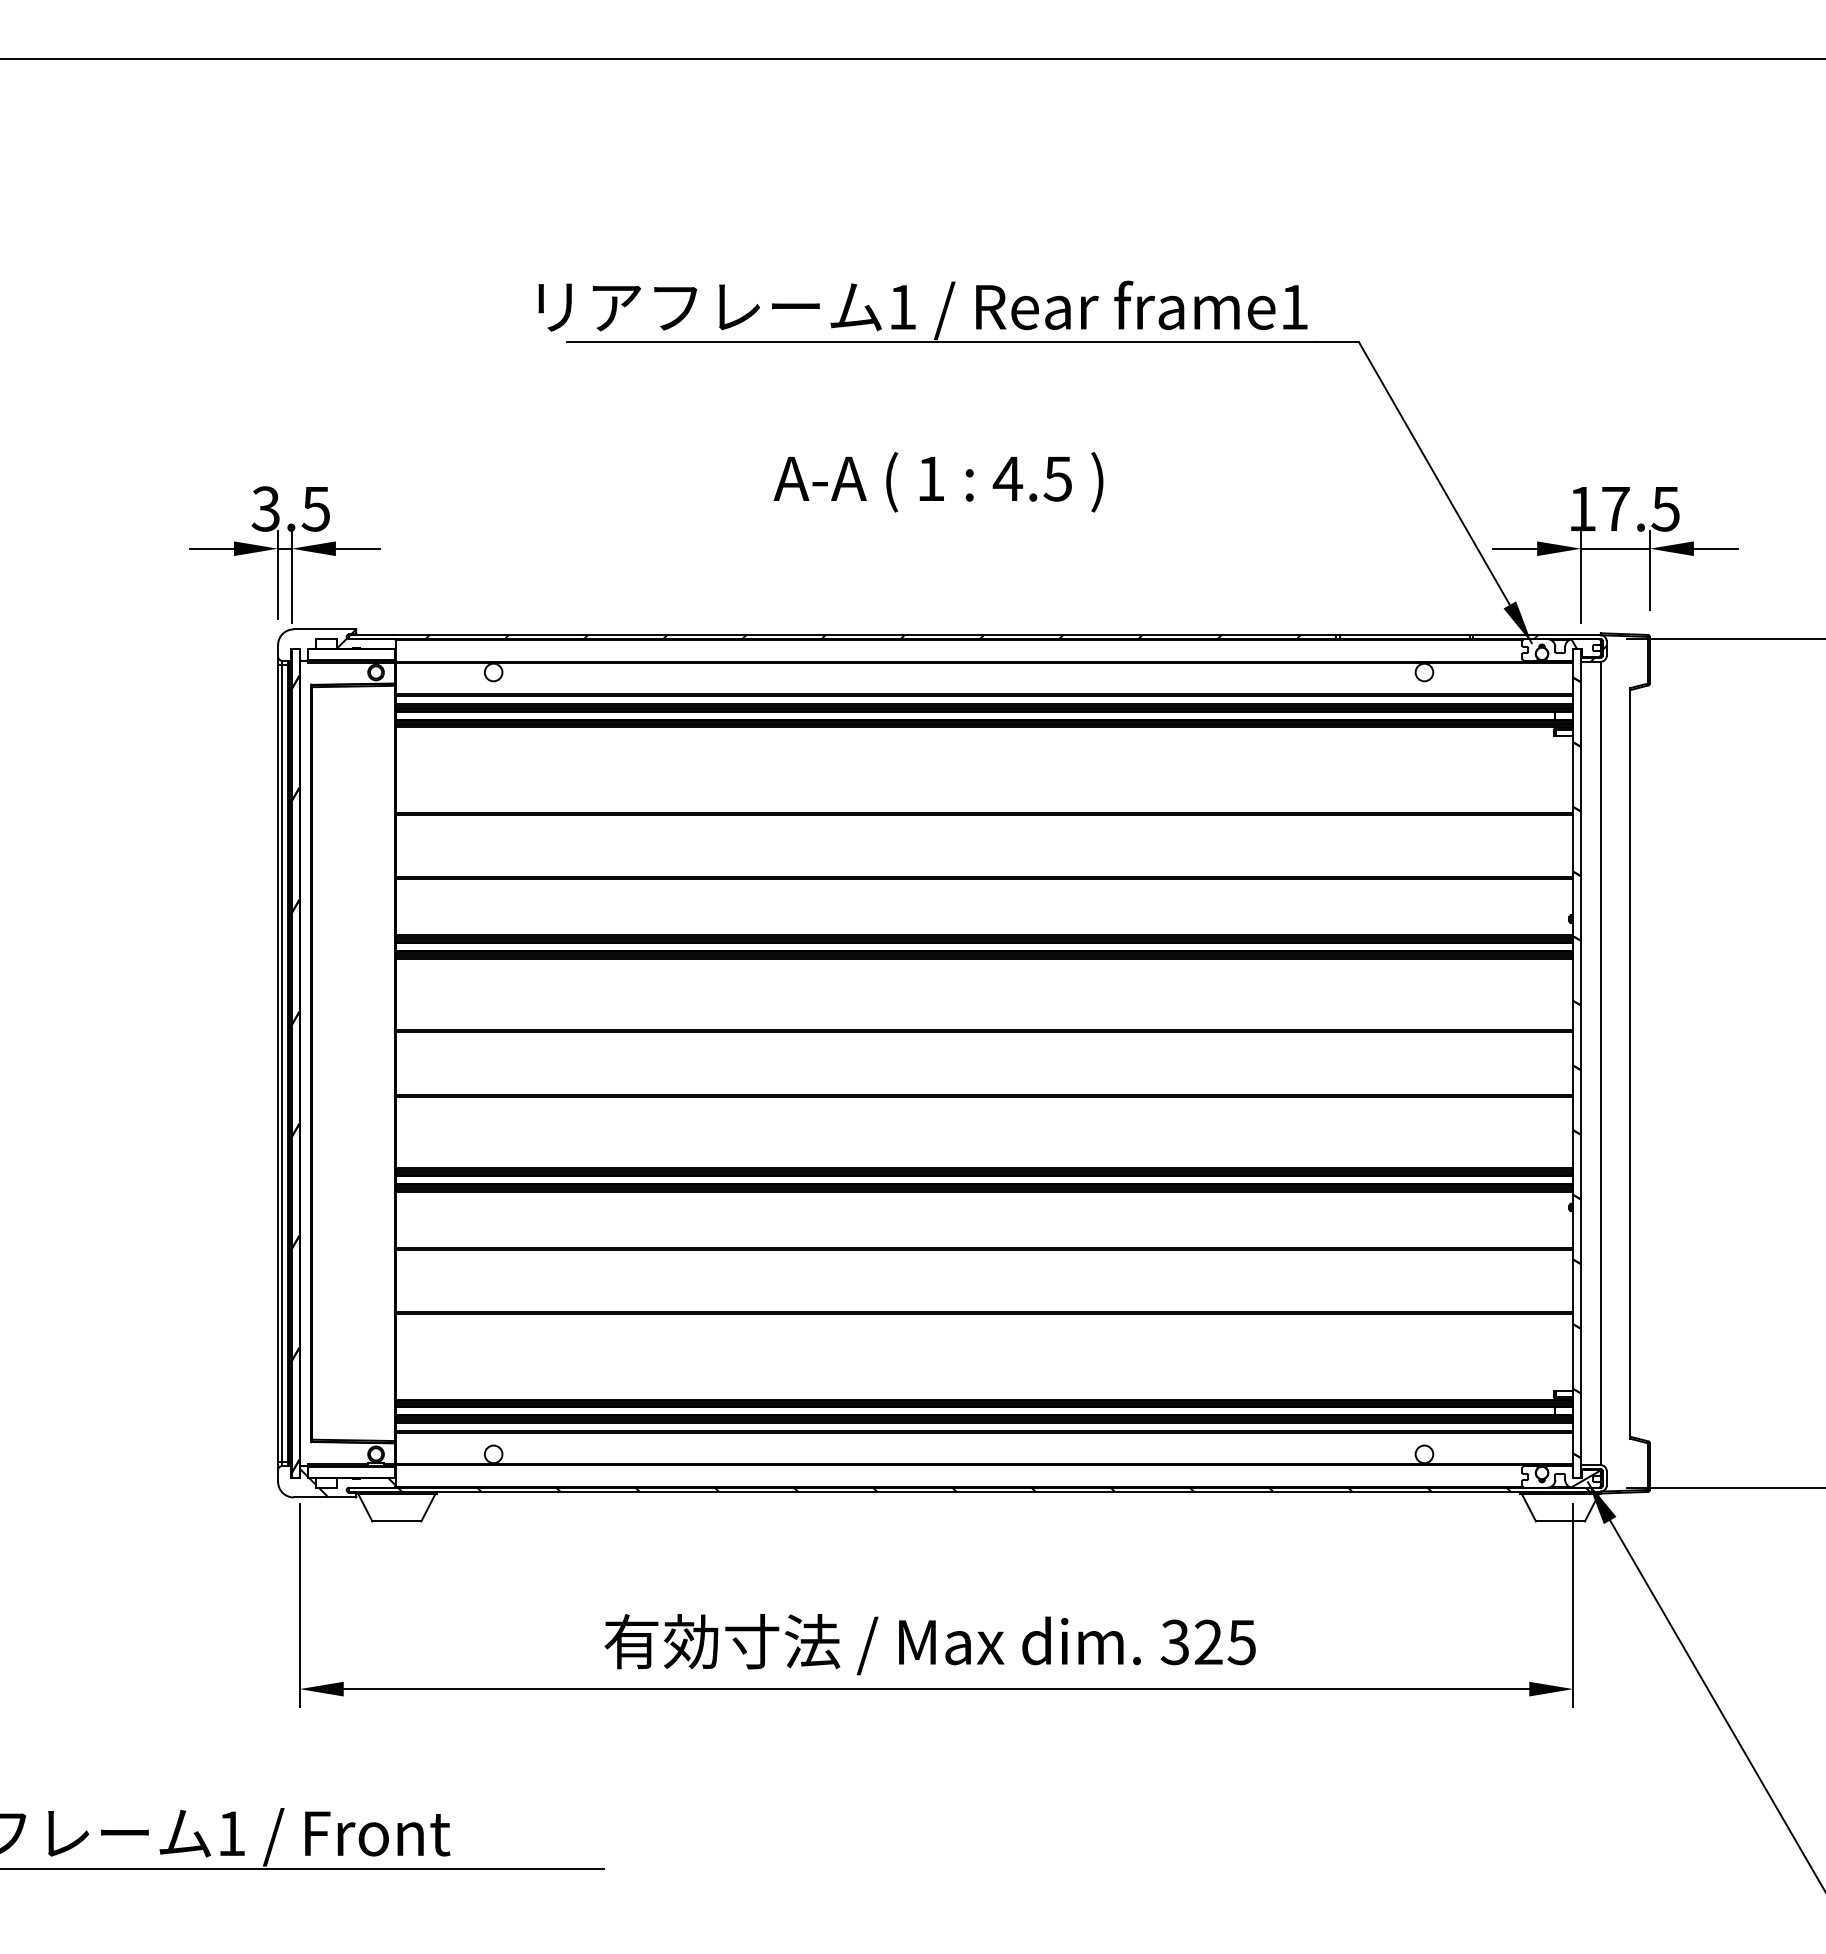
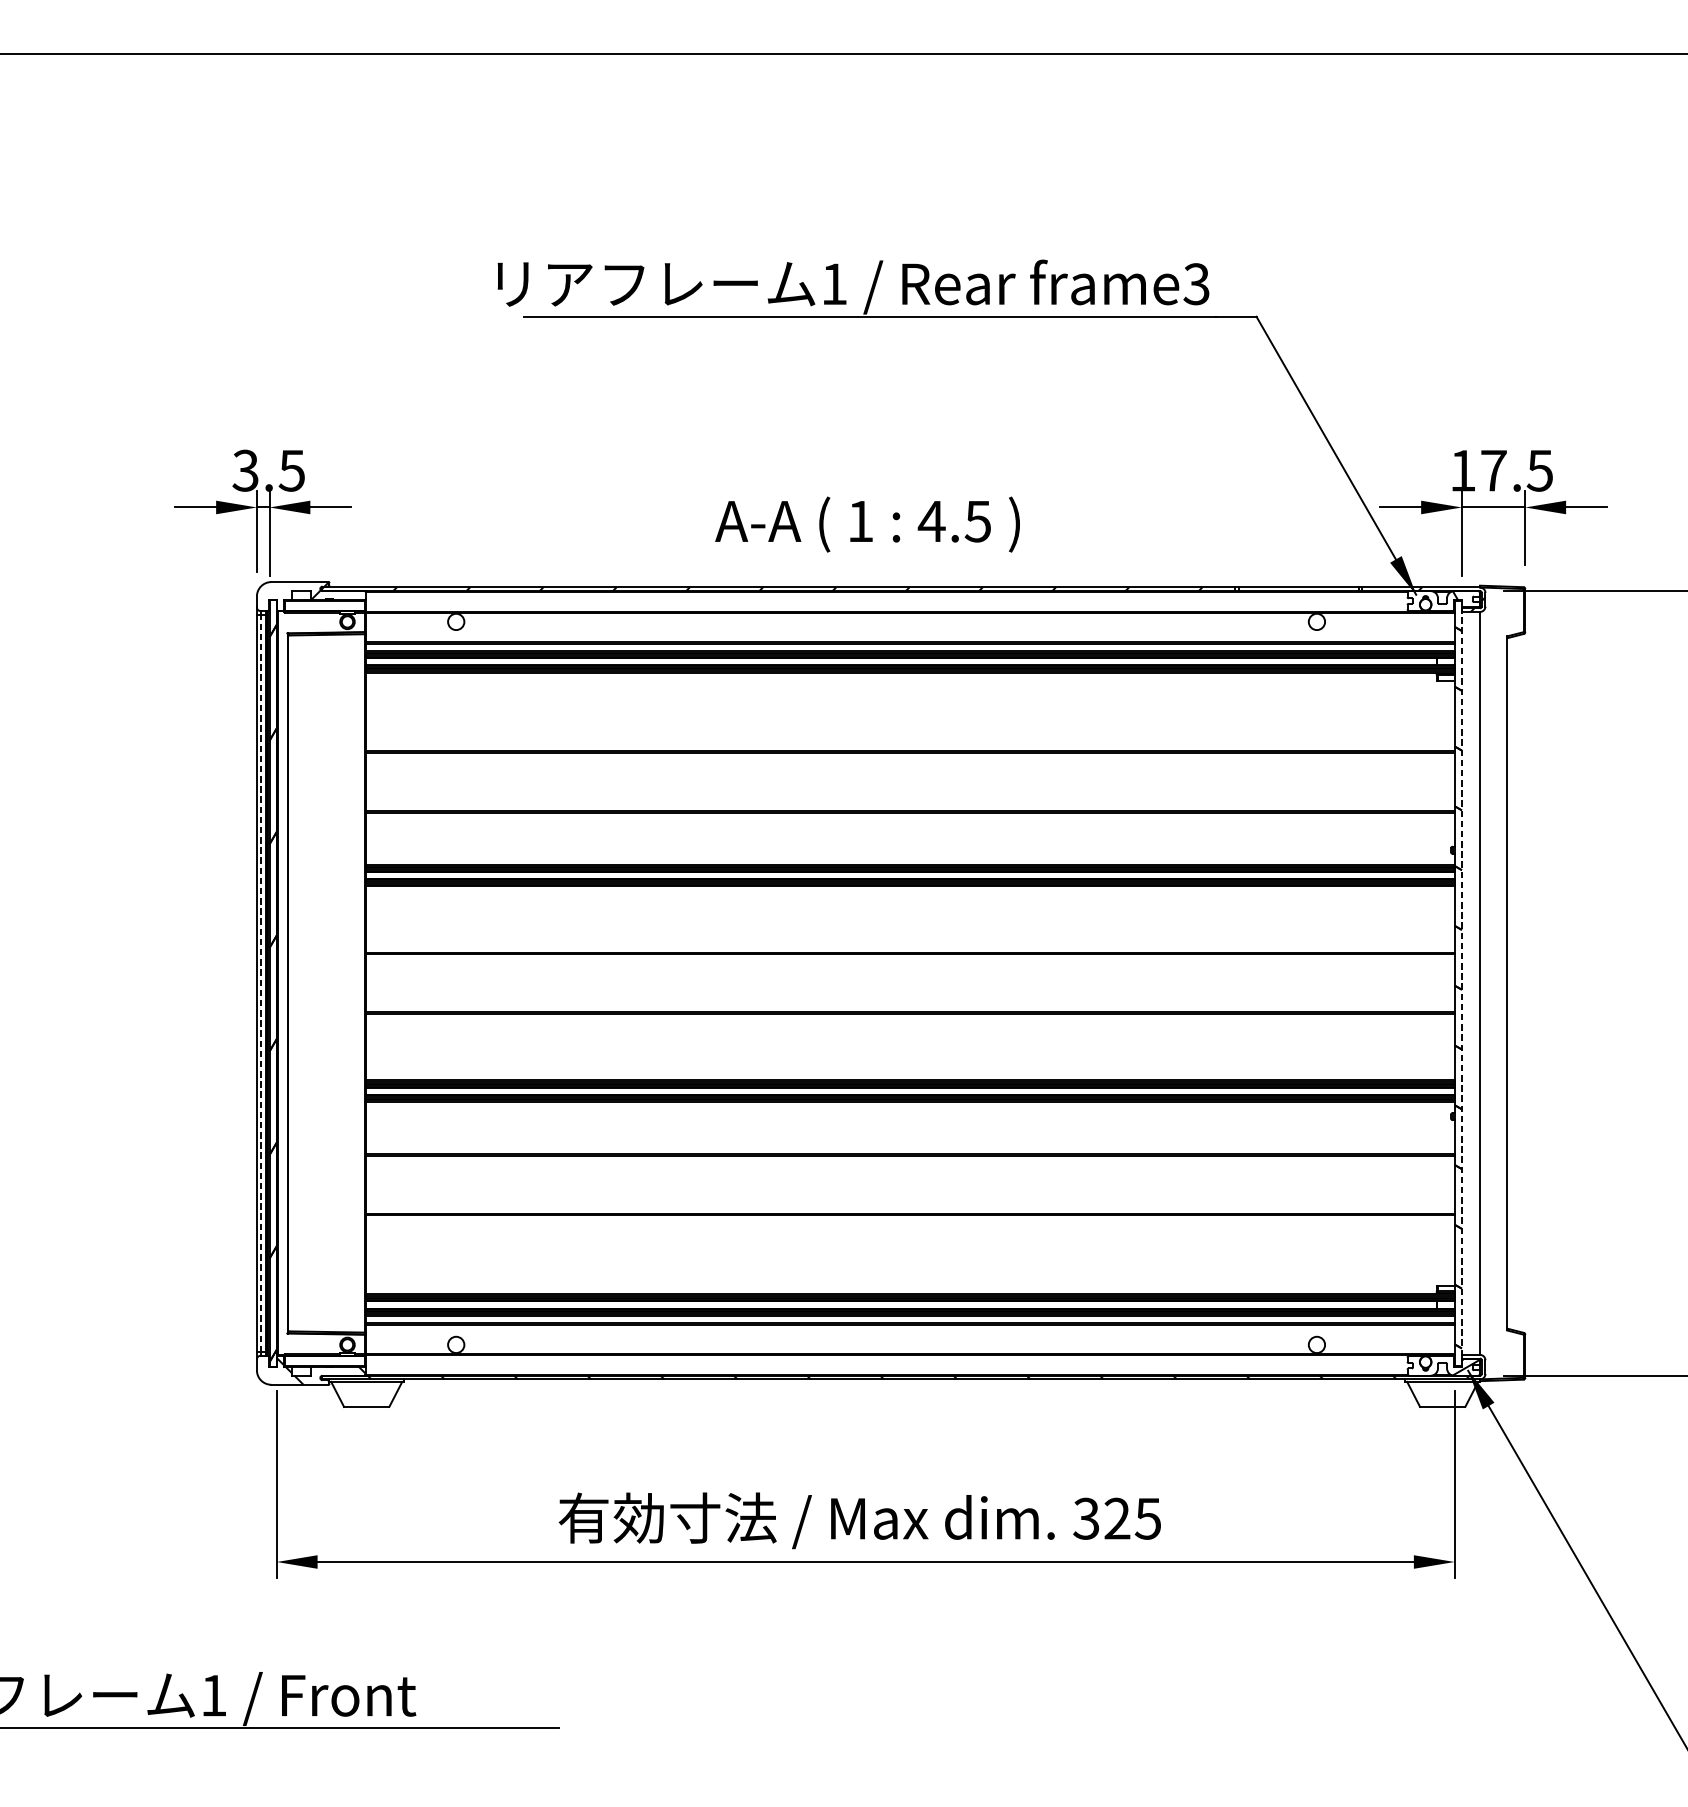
text: (1293, 307) -> (1195, 284), frame1 -> frame3
text: (938, 482) -> (867, 524), moved
line: (1581, 1062) -> (1462, 982), solid -> dashed
line: (282, 1063) -> (260, 983), solid -> dashed

